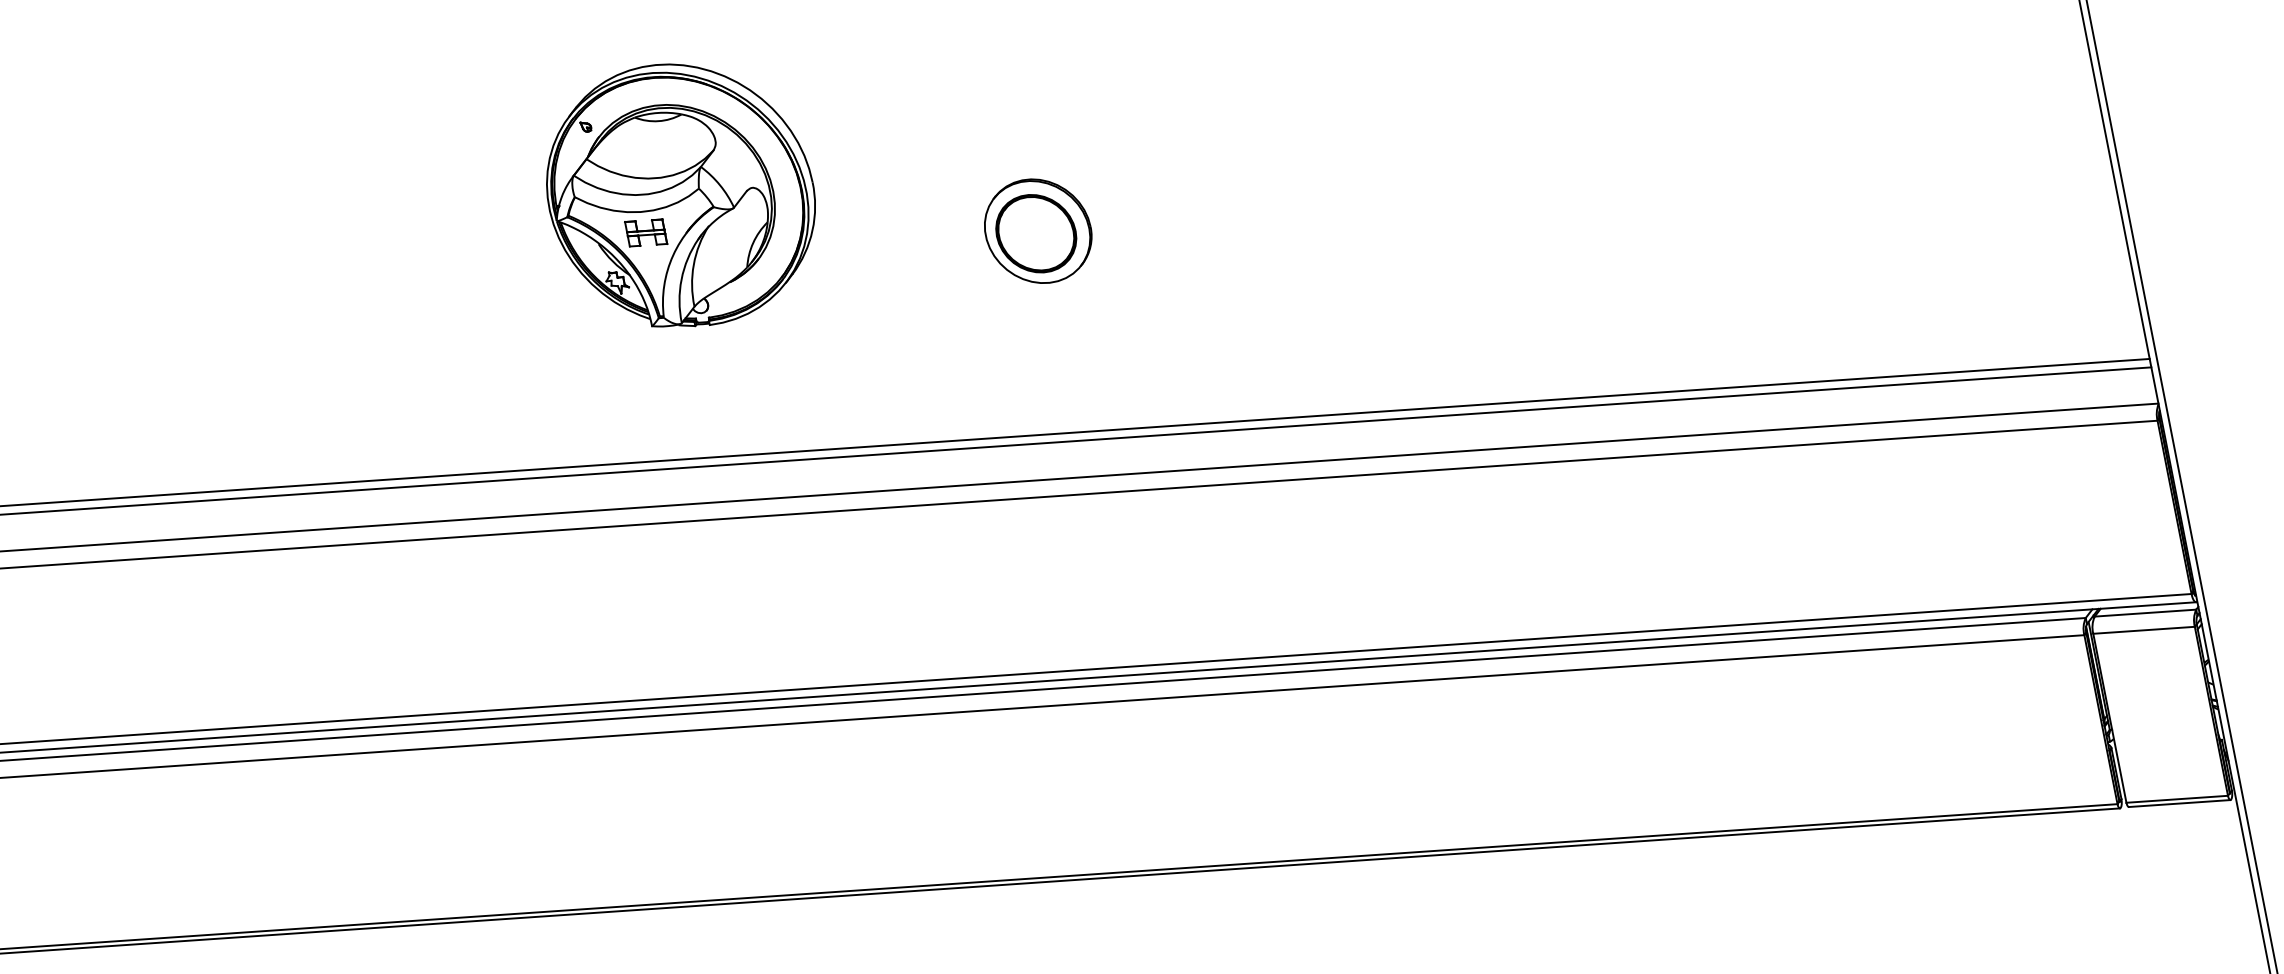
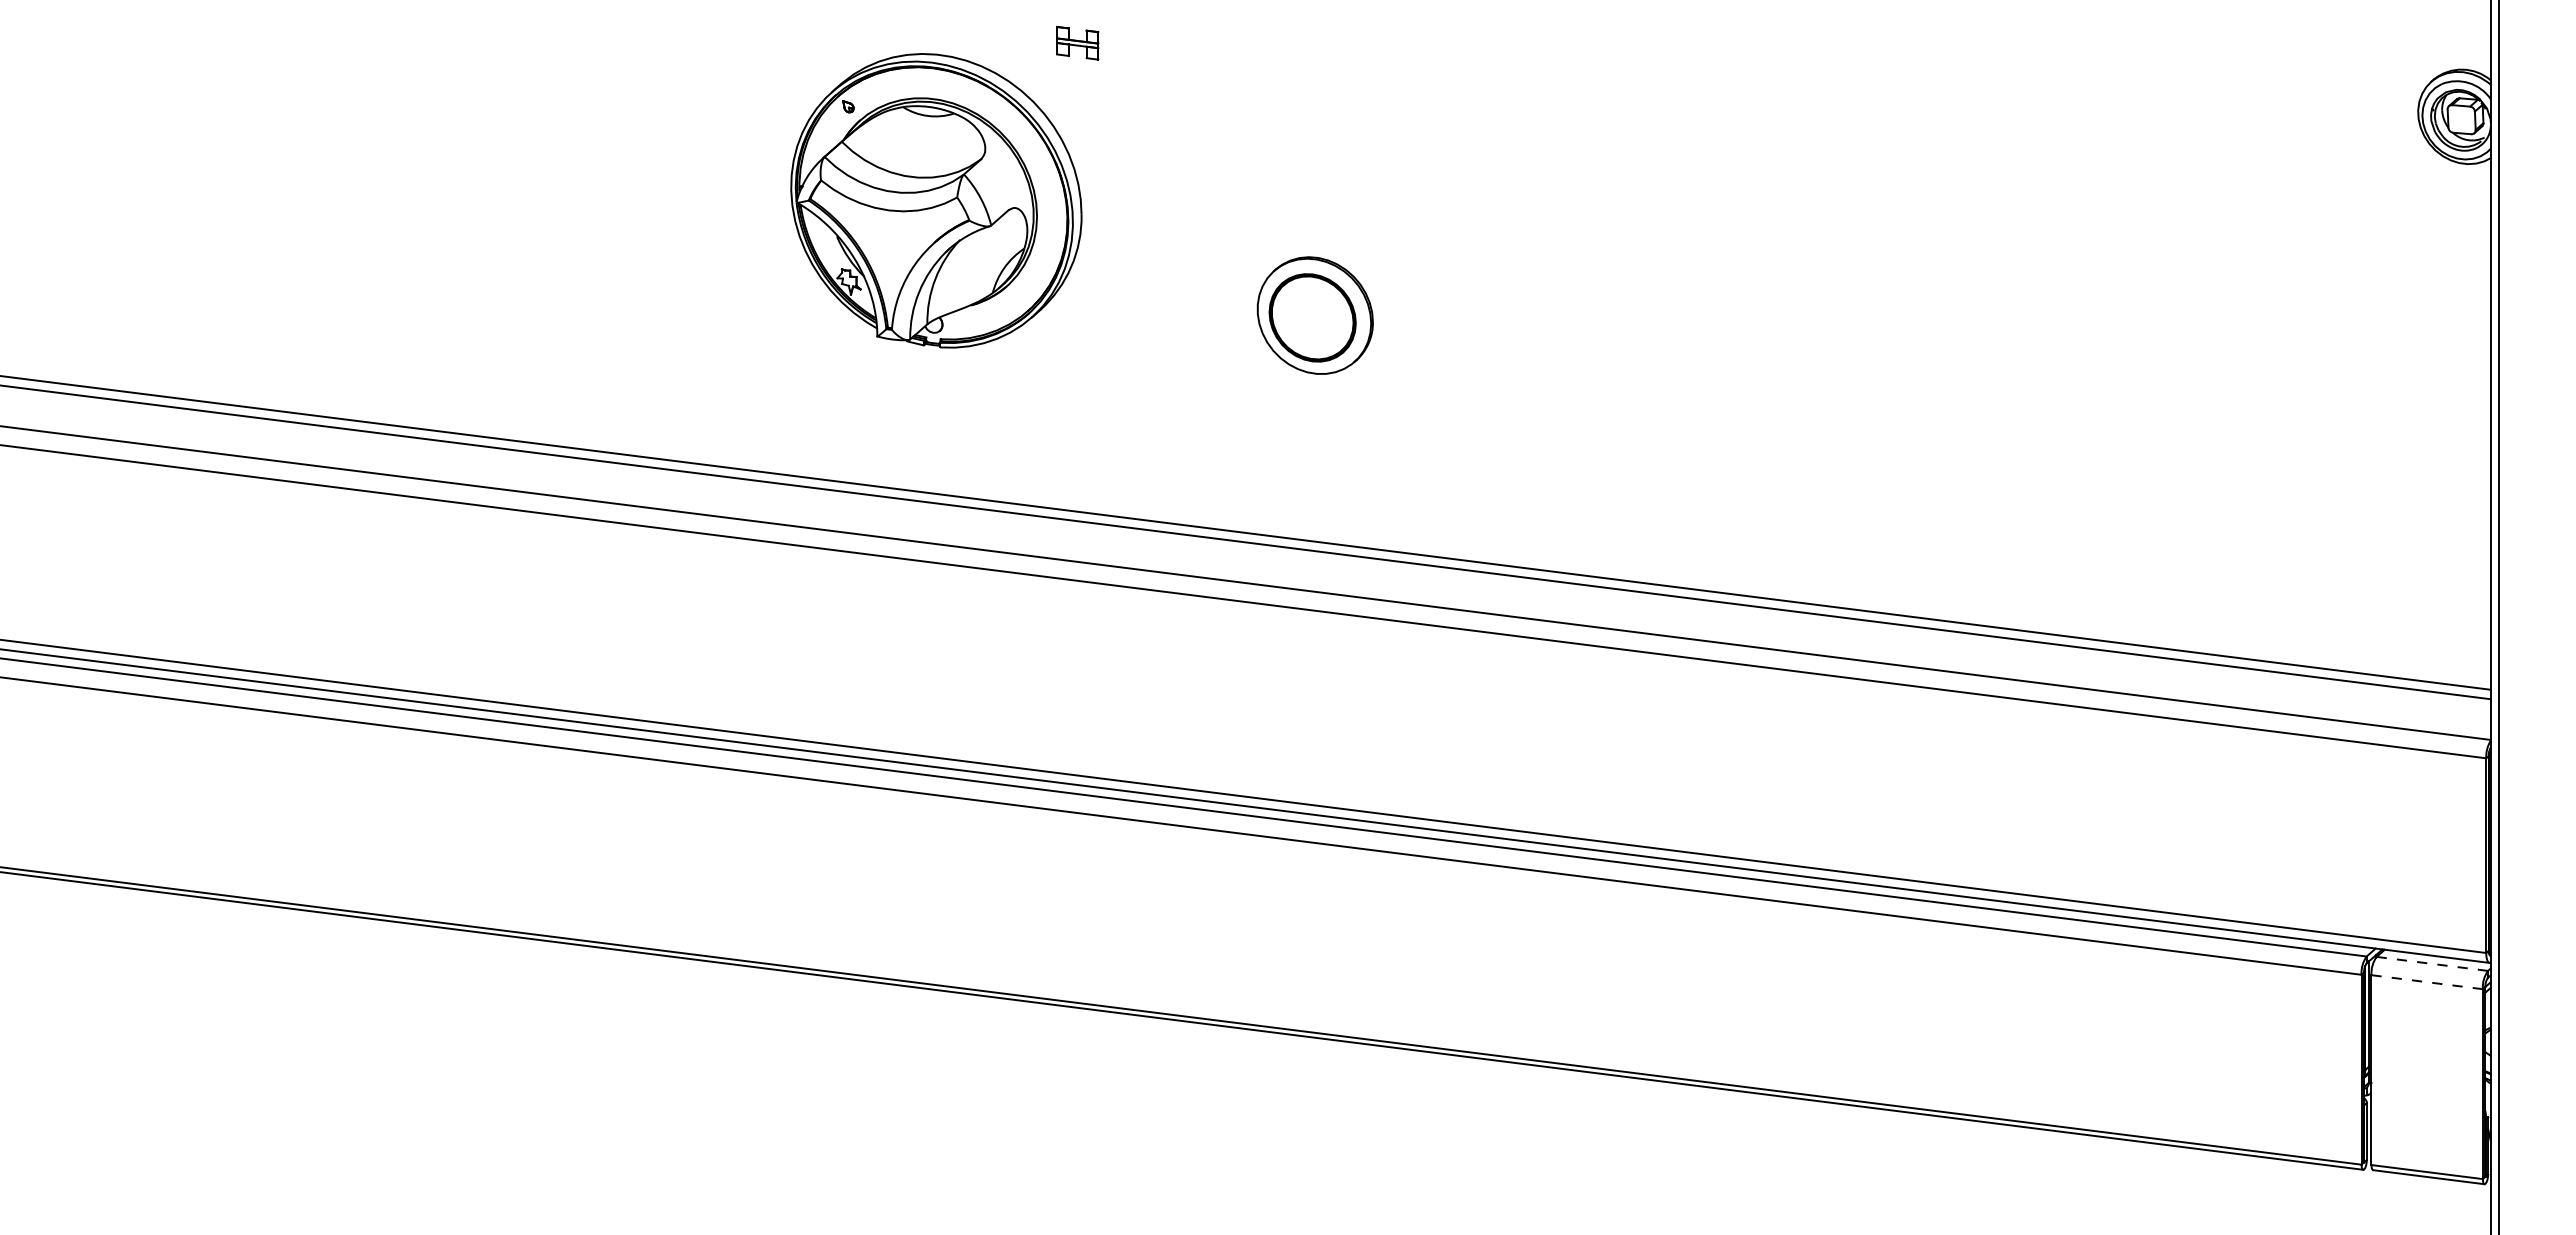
part: (645, 232) -> (1077, 42), moved
line: (2145, 612) -> (2432, 963), solid -> dashed
line: (2143, 630) -> (2426, 982), solid -> dashed

